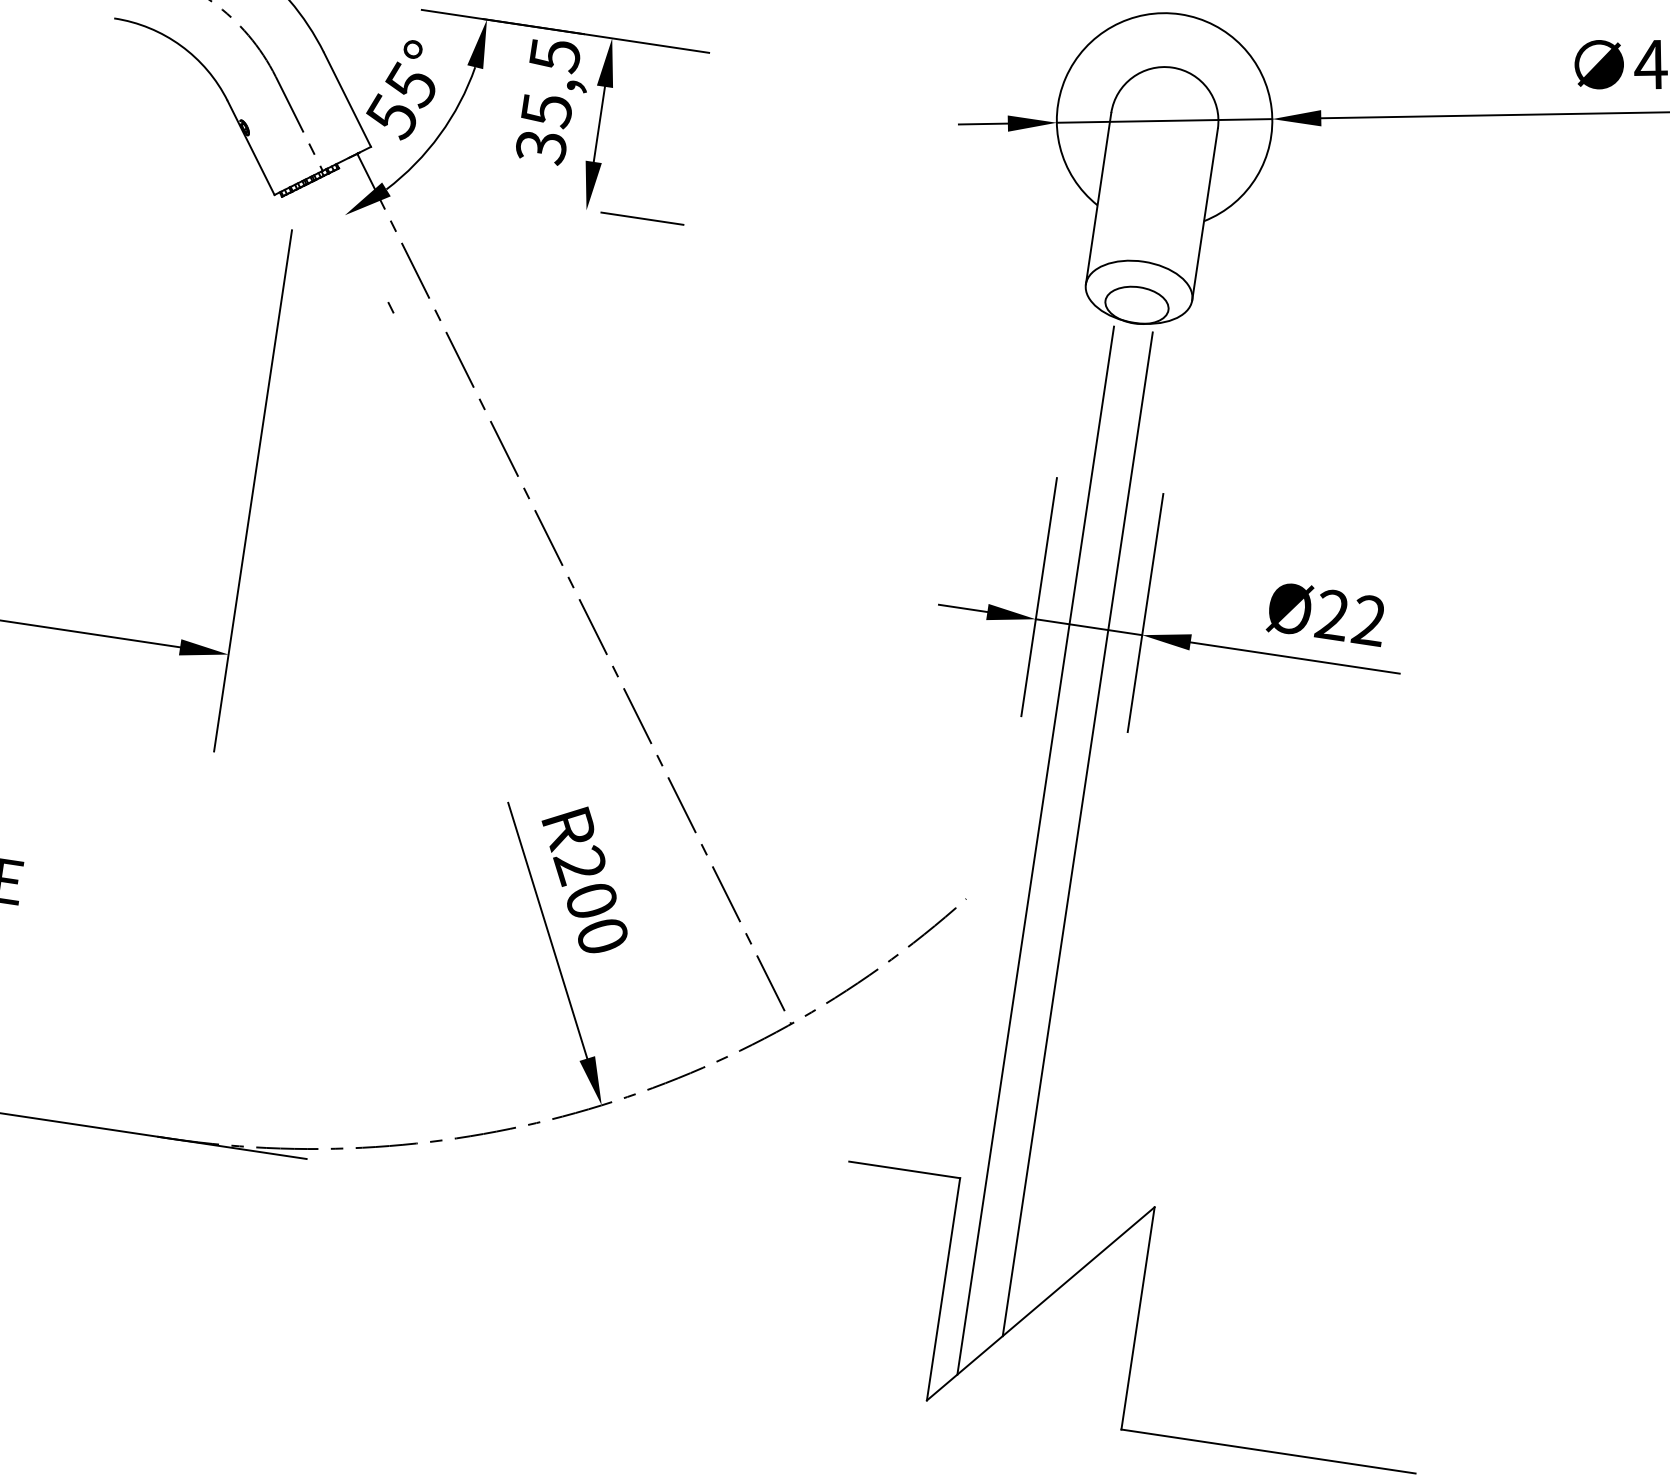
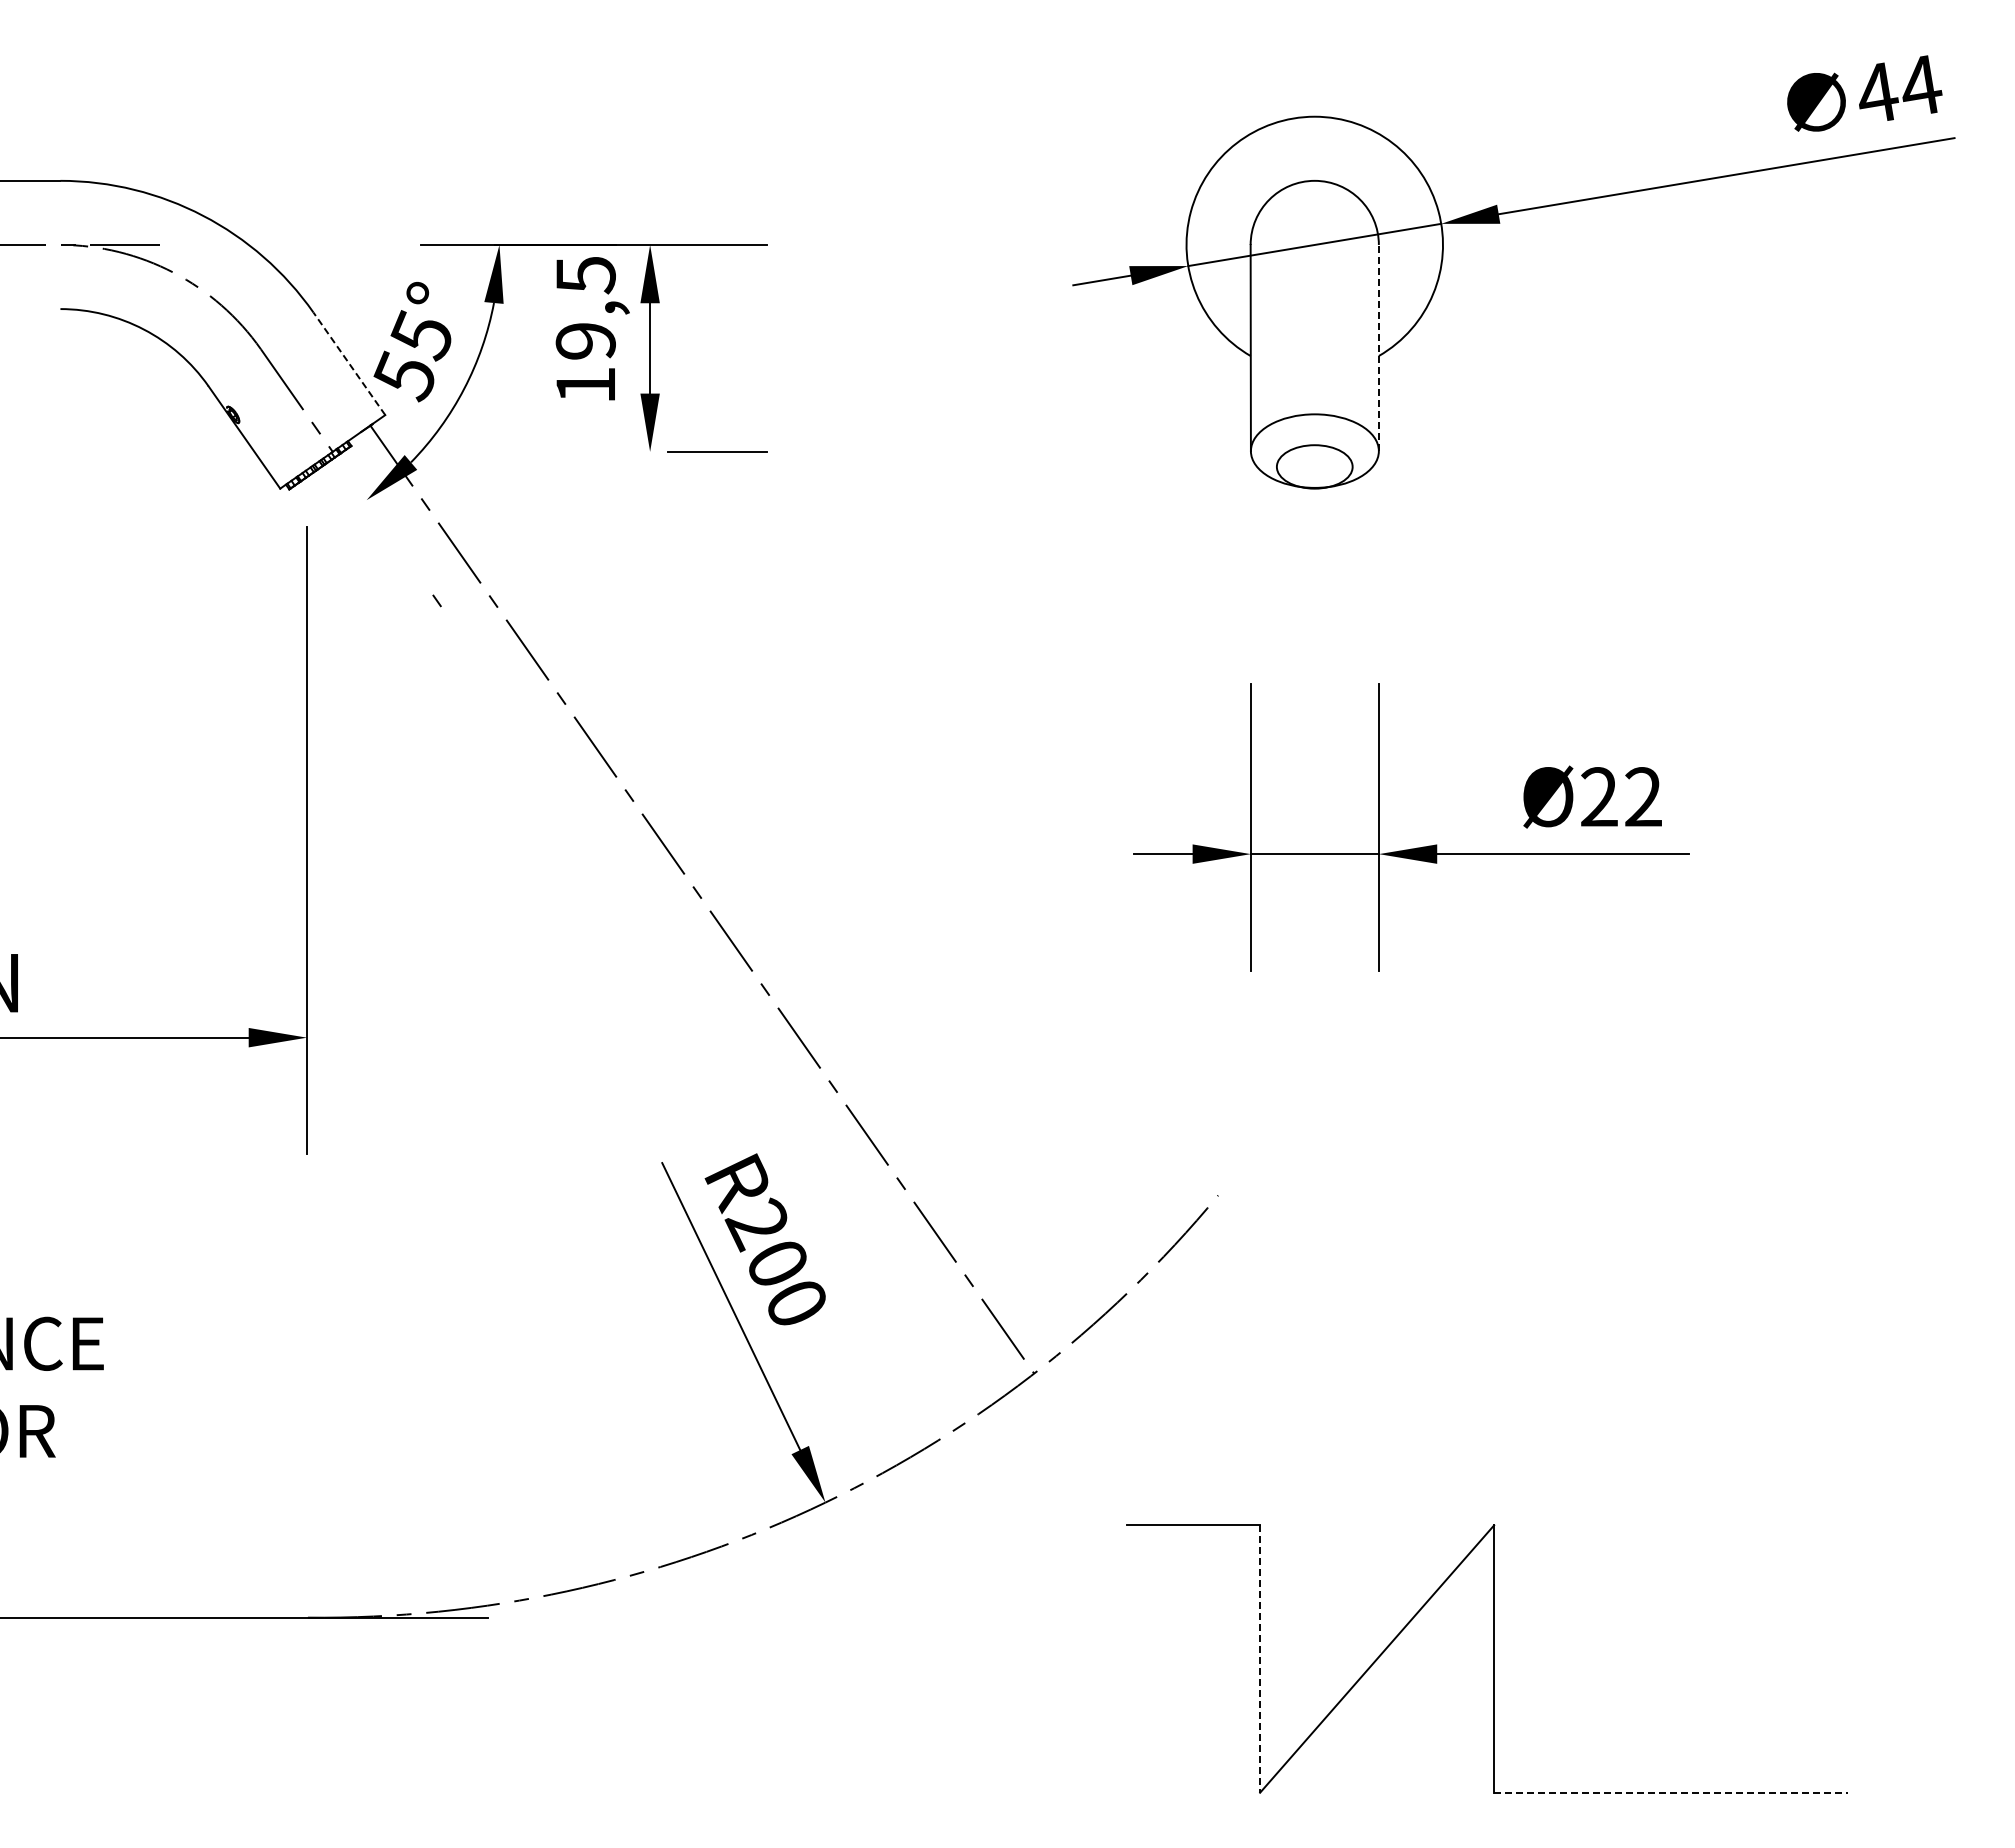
line: (347, 99) -> (349, 363), solid -> dashed
text: (543, 128) -> (585, 363), 35,5 -> 19,5
line: (1204, 214) -> (1378, 347), solid -> dashed
line: (1078, 834) -> (1338, 1099), removed
line: (1035, 849) -> (1291, 1125), removed
line: (943, 1289) -> (1260, 1659), solid -> dashed
line: (1268, 1451) -> (1671, 1792), solid -> dashed

